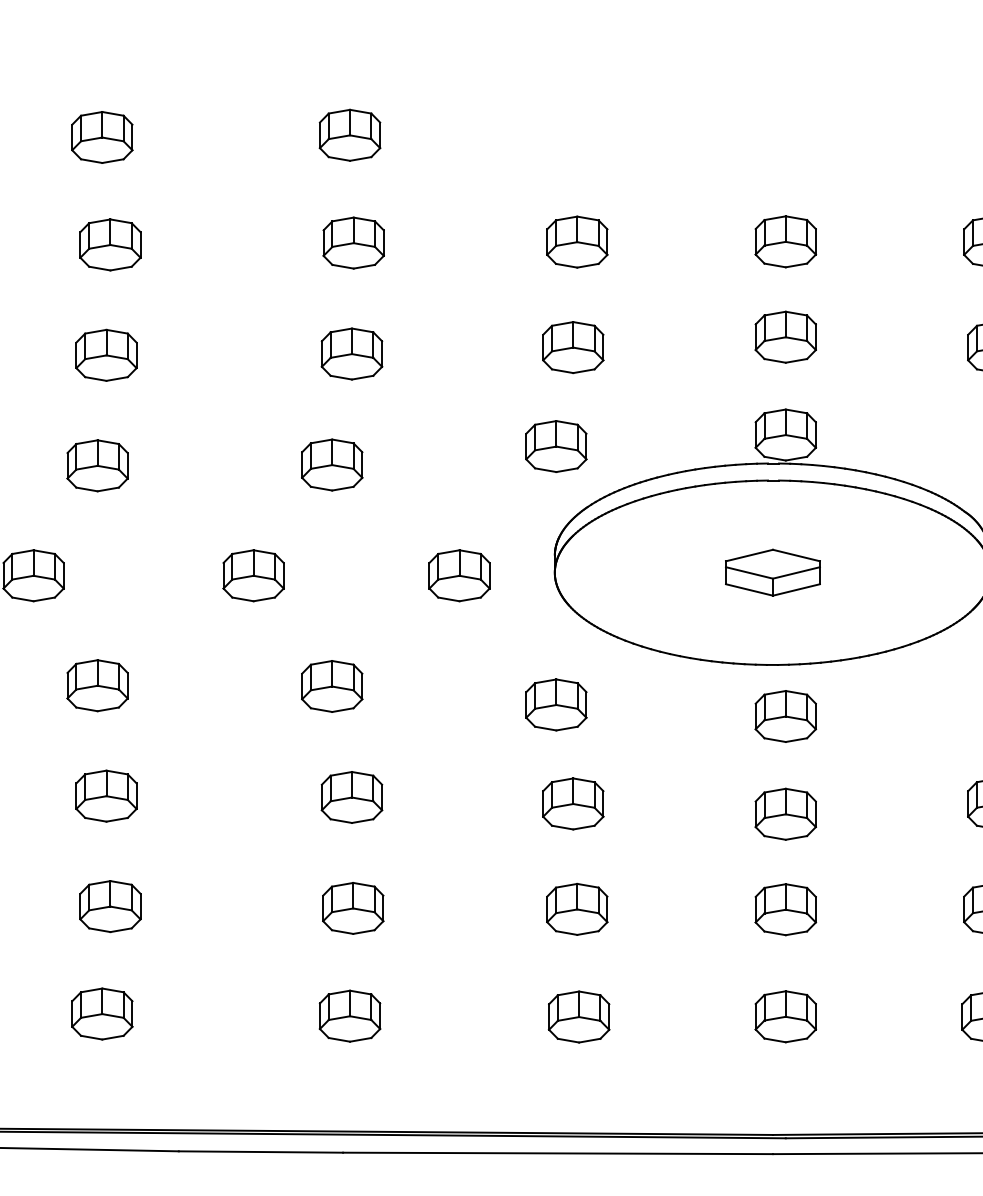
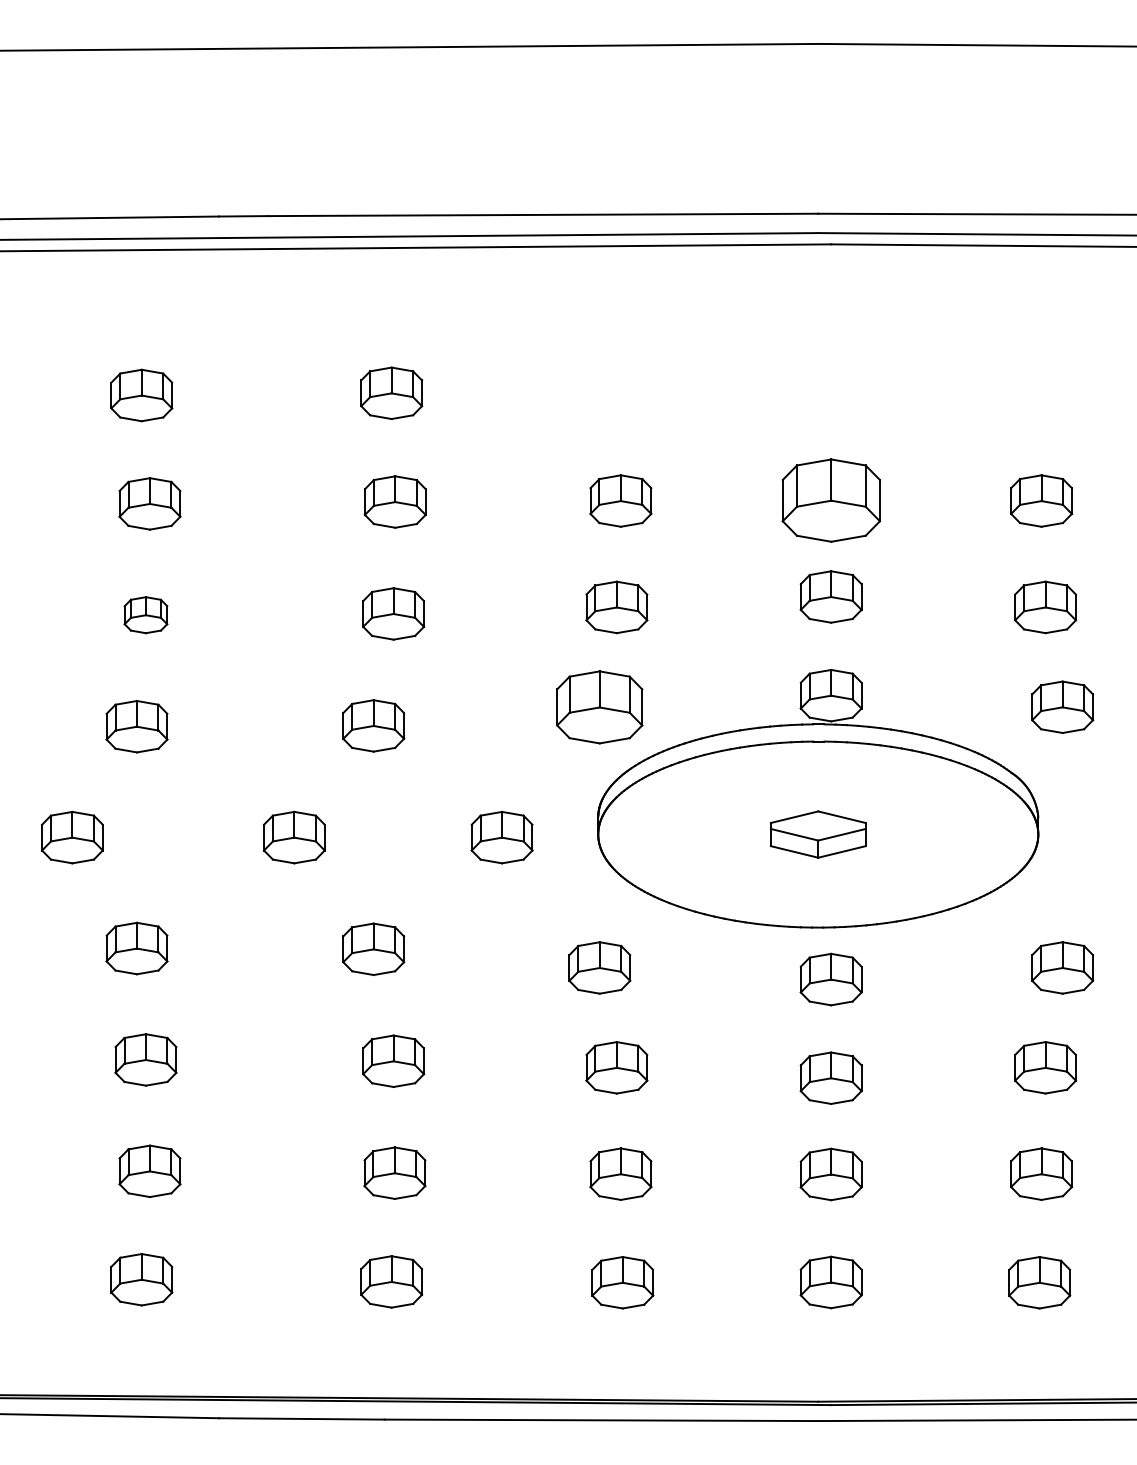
part: (785, 241) -> (830, 500), size x1.6
part: (106, 354) -> (145, 614), size x0.7
part: (556, 445) -> (599, 706), size x1.4

